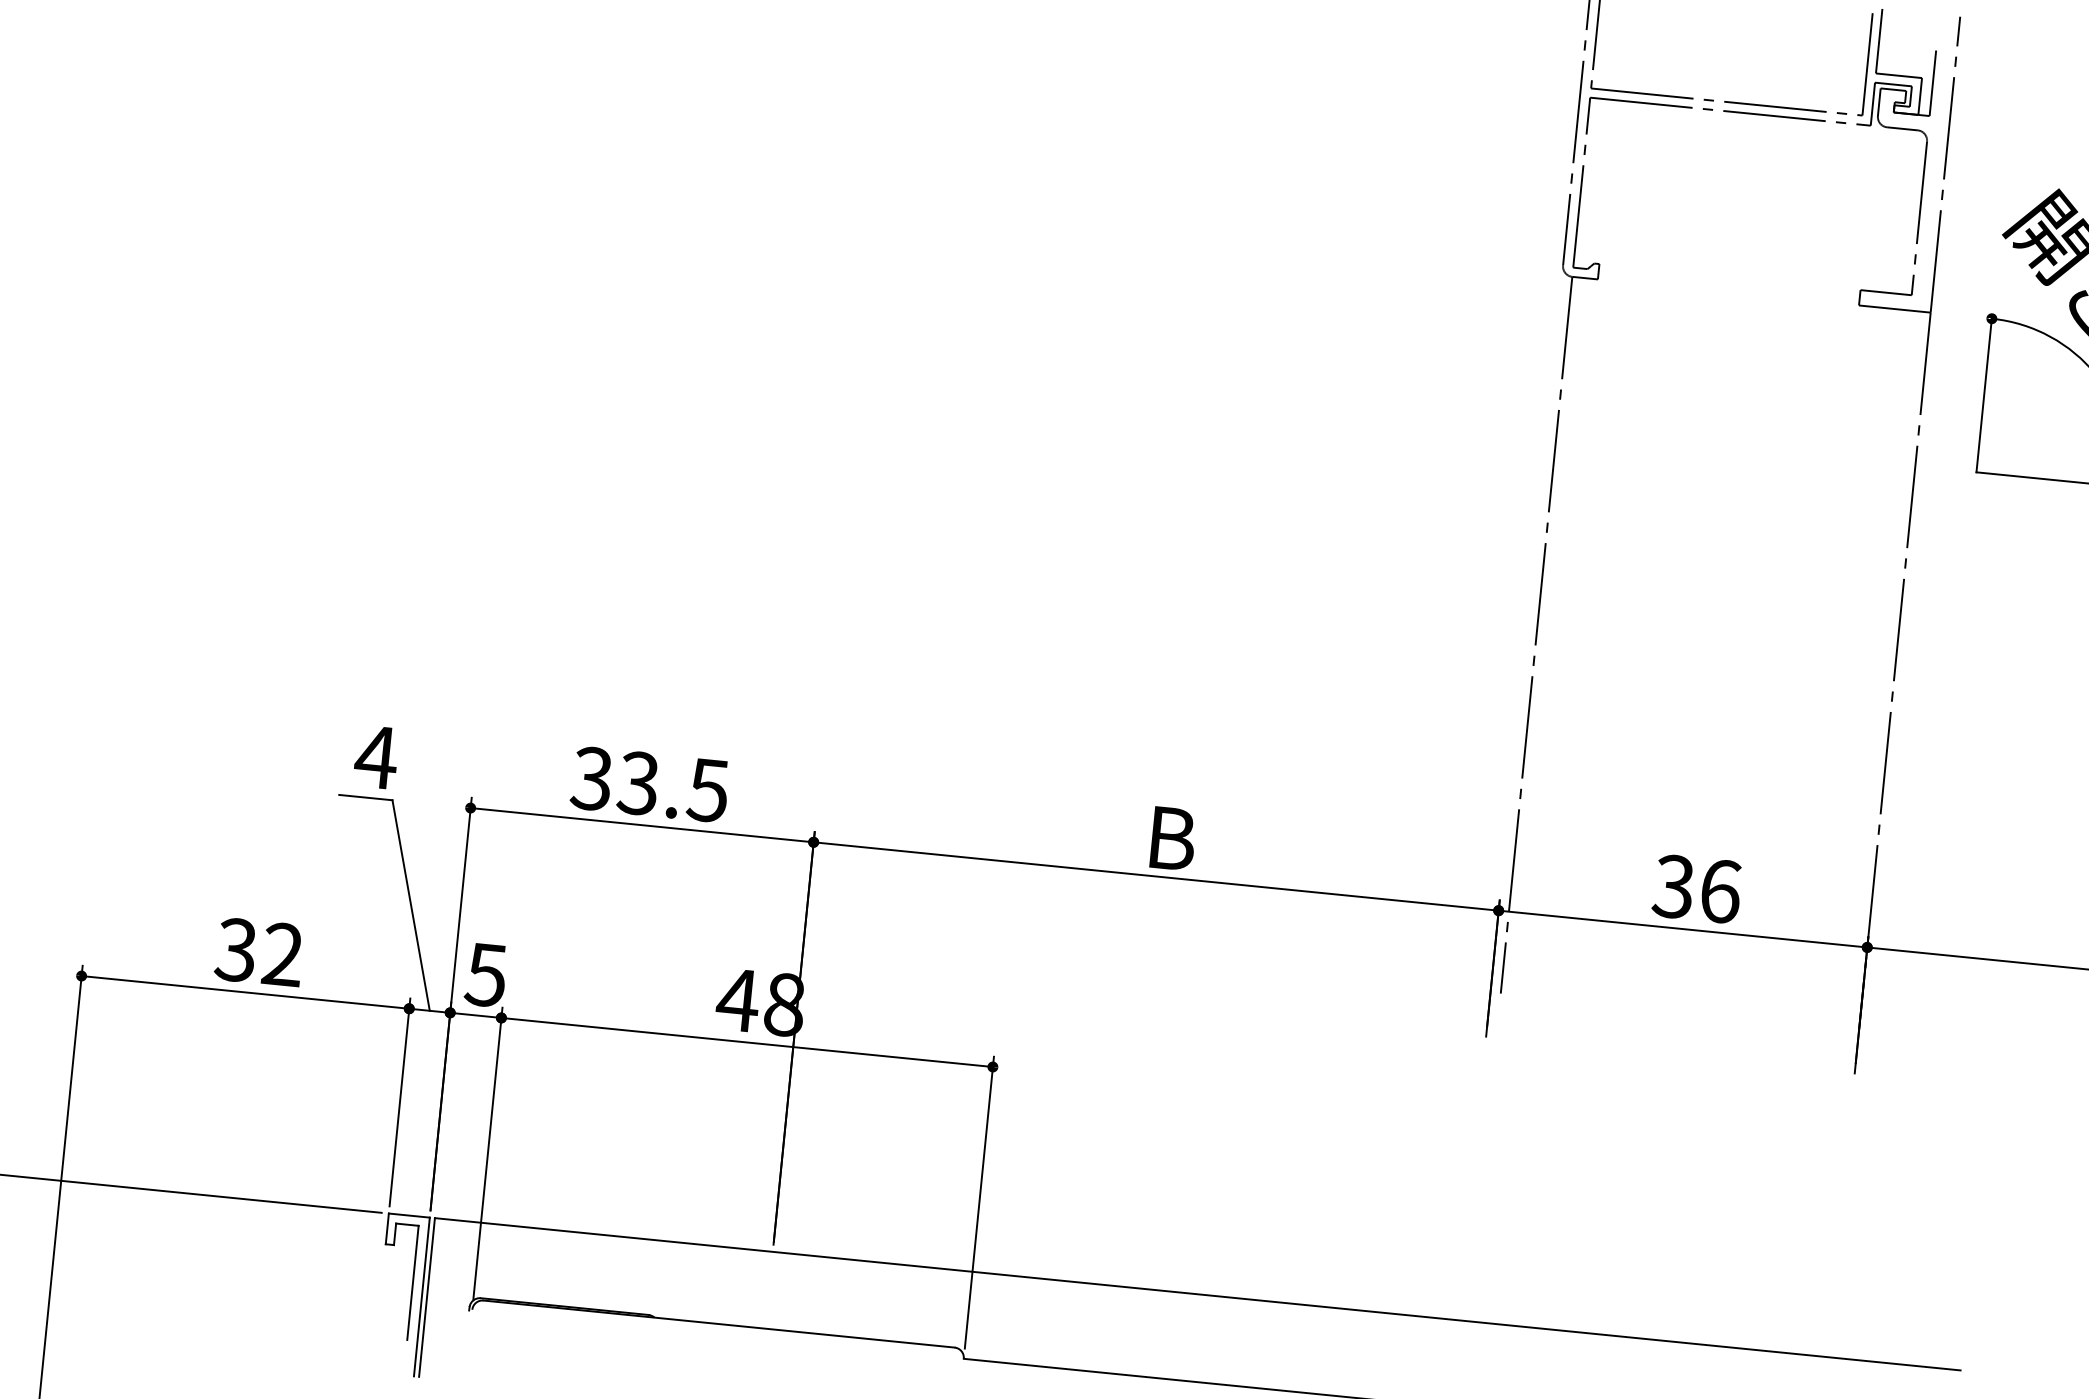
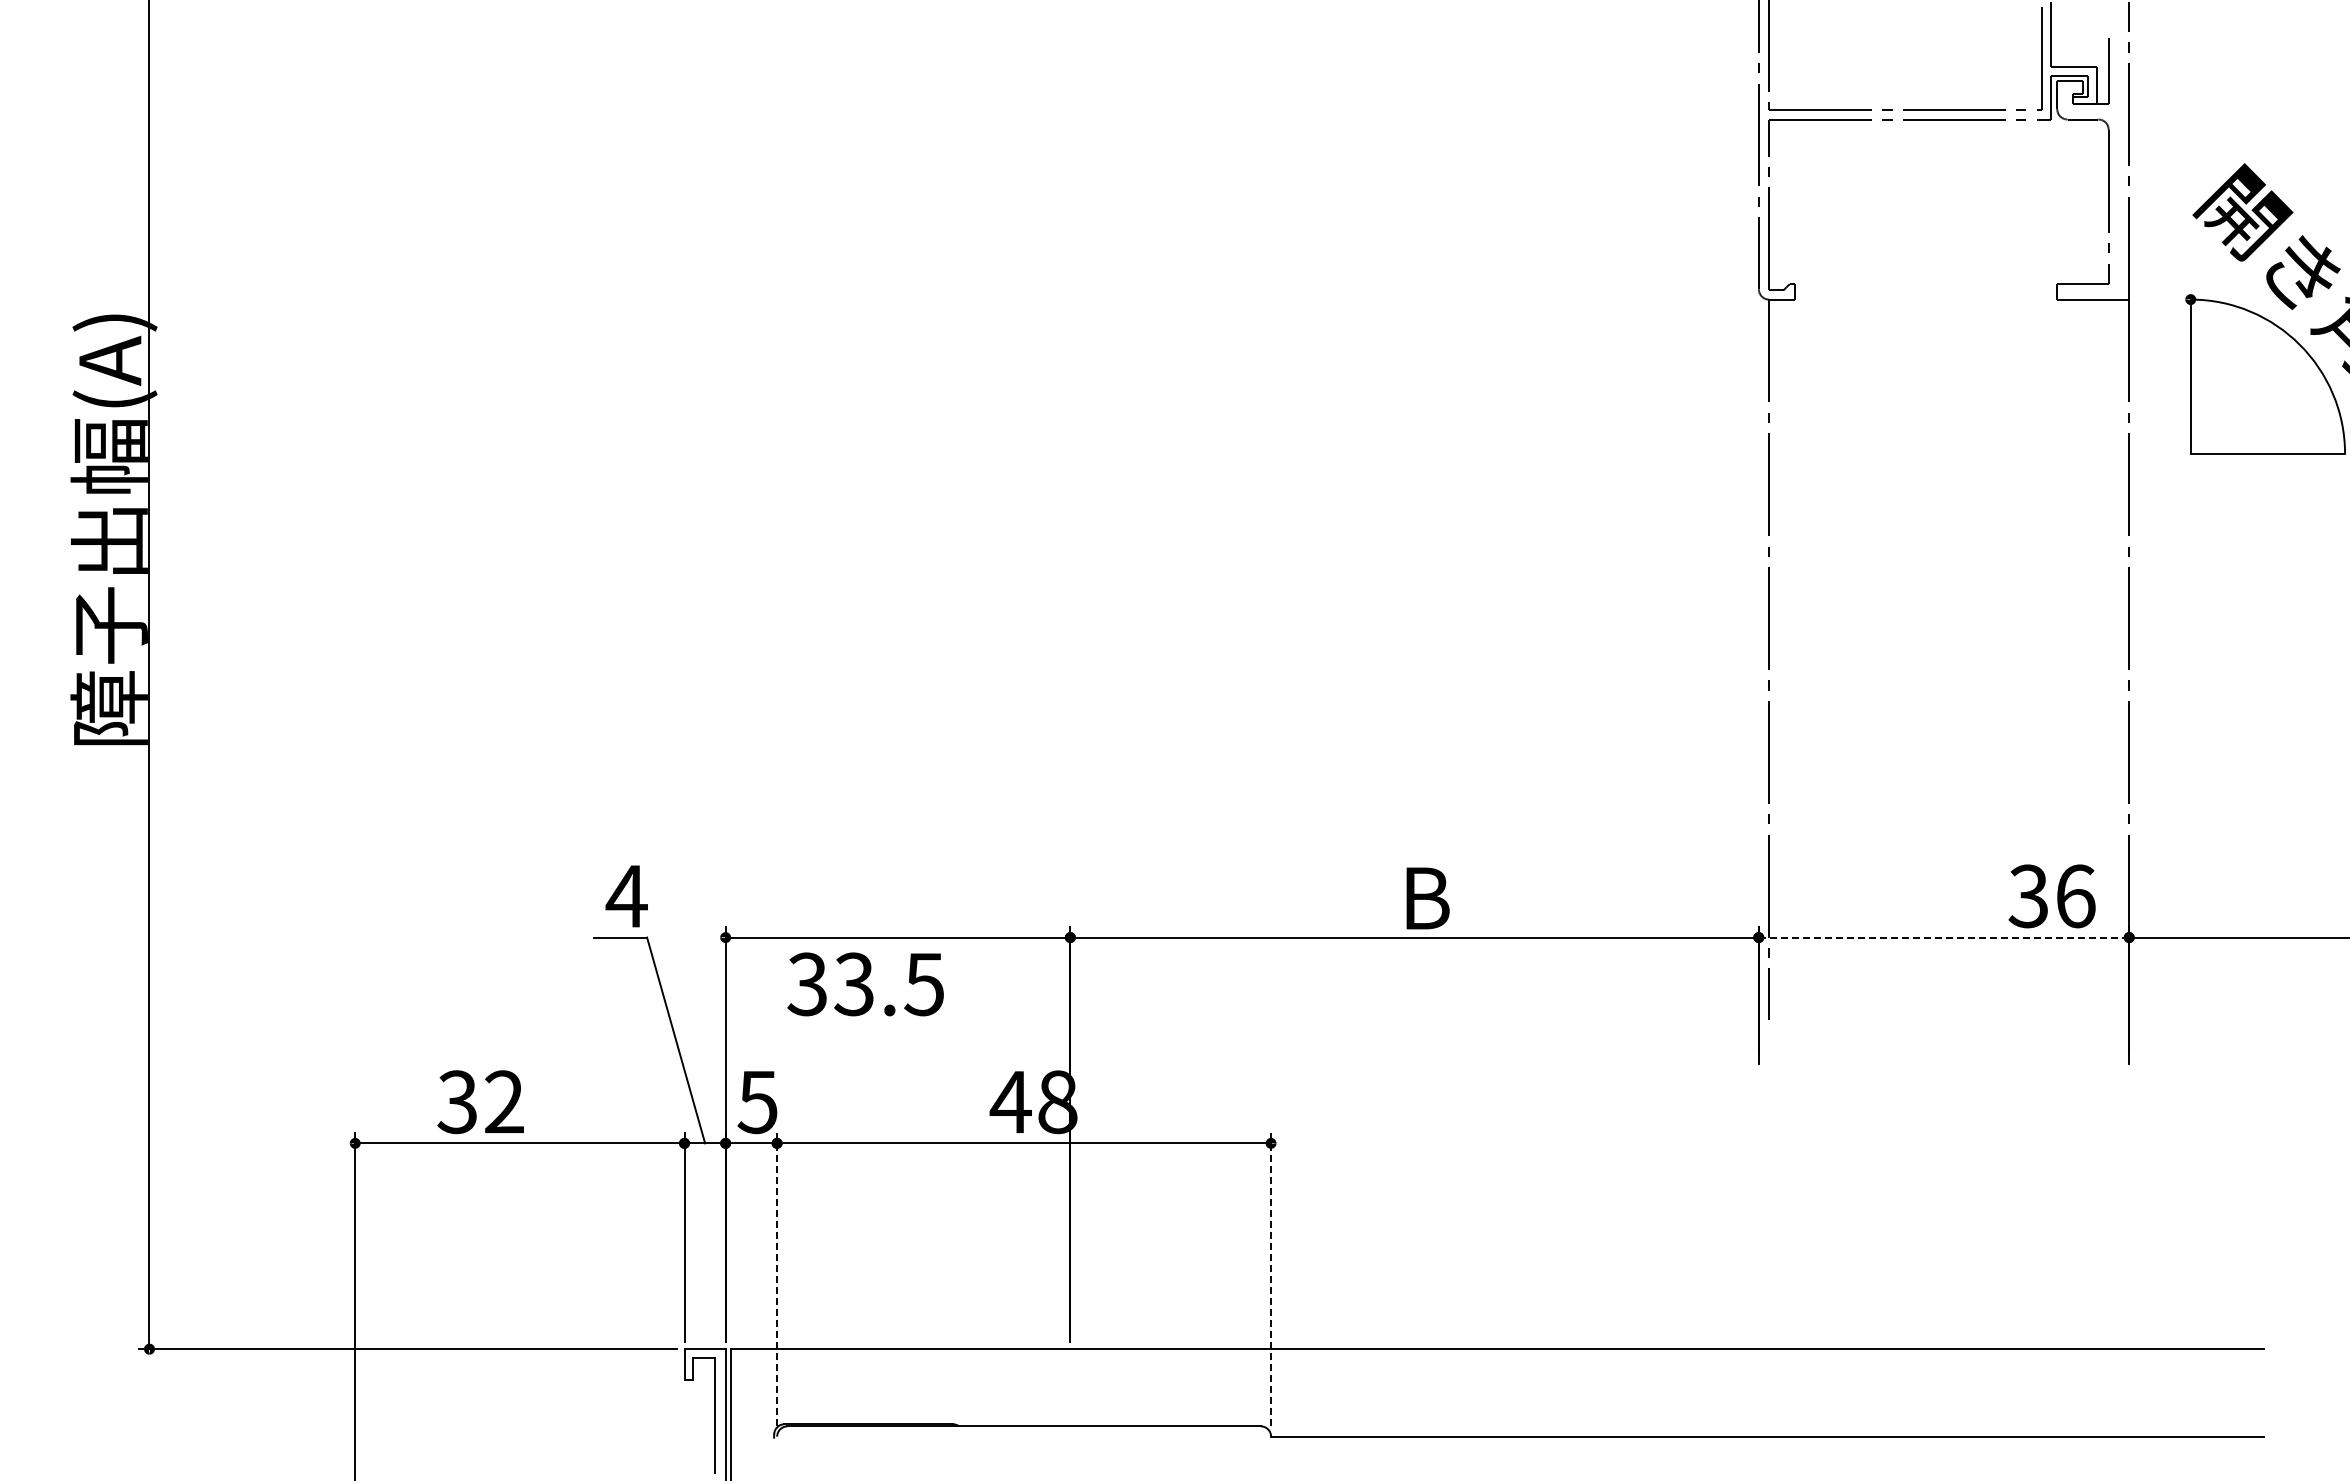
text: (649, 784) -> (865, 984), moved
text: (1696, 889) -> (2051, 896), moved
line: (1683, 929) -> (1944, 937), solid -> dashed
text: (259, 952) -> (480, 1102), moved
line: (488, 1153) -> (777, 1279), solid -> dashed
line: (979, 1202) -> (1271, 1279), solid -> dashed

